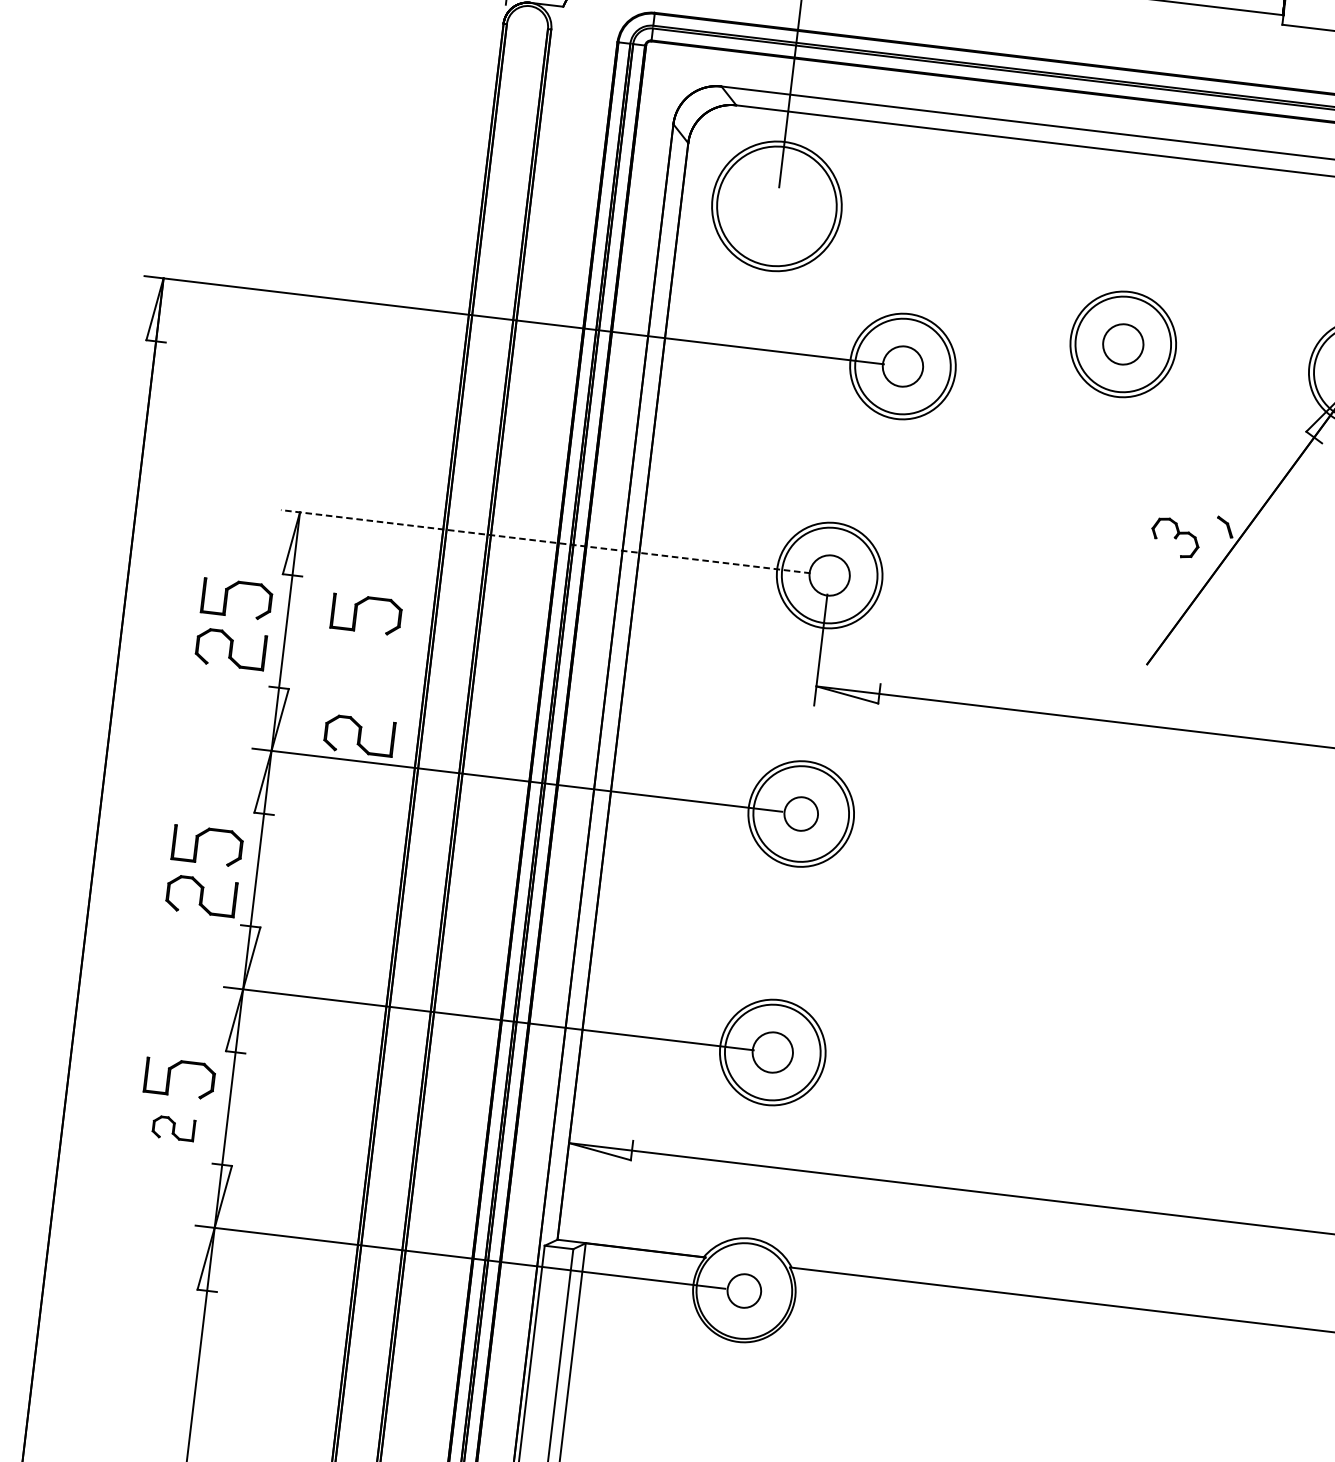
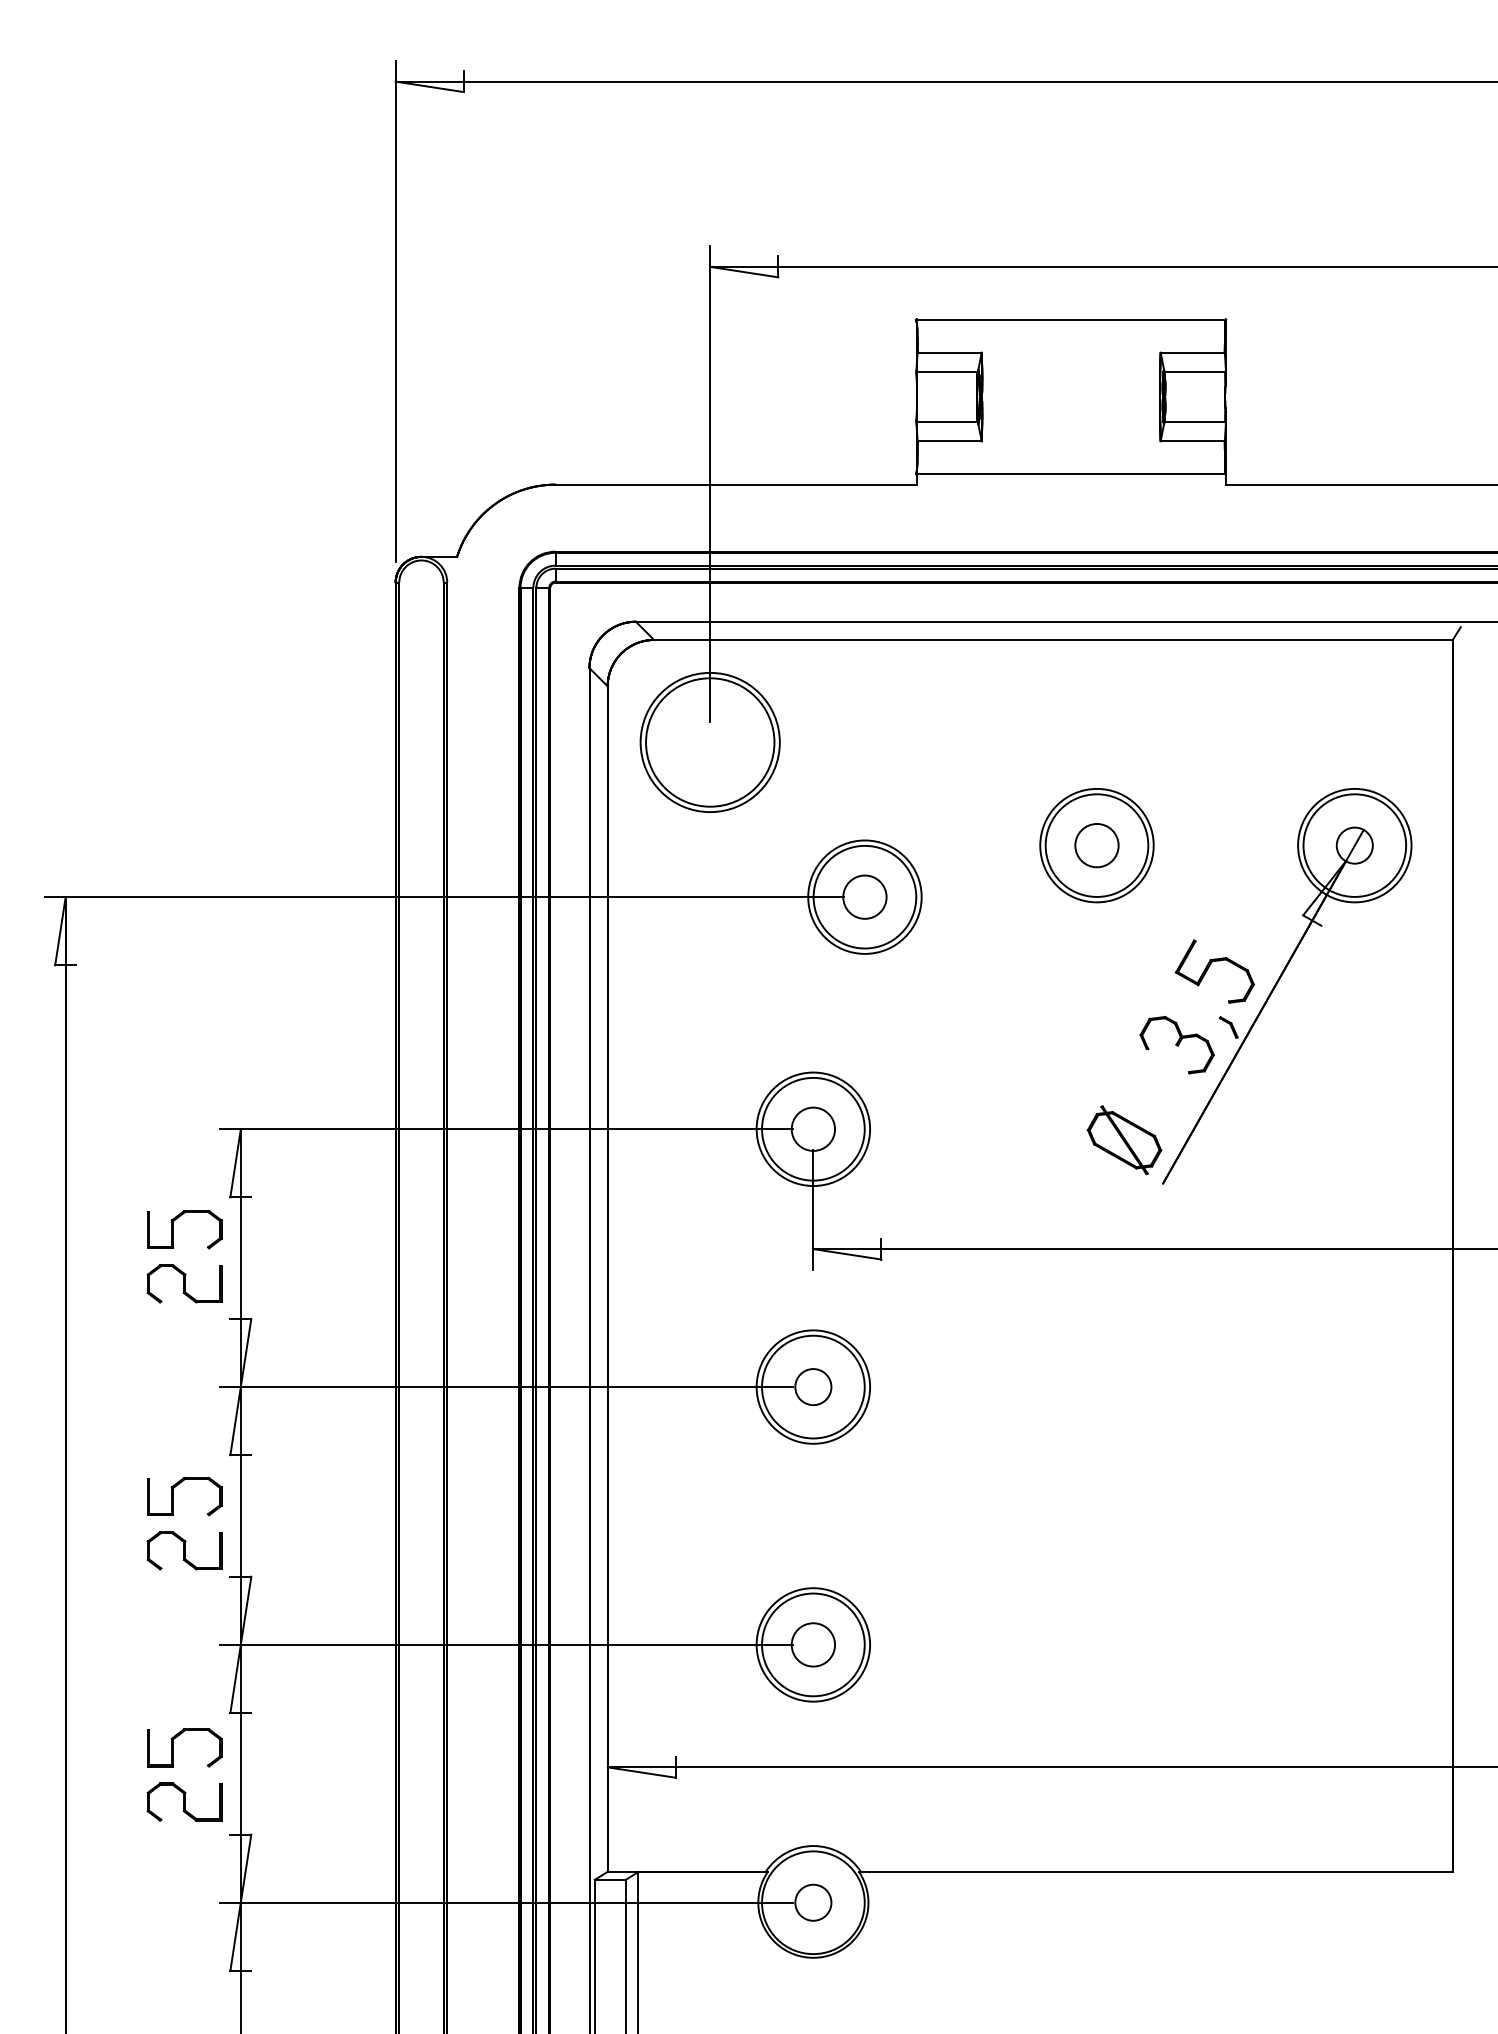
part: (1212, 471) -> (1208, 969), added
part: (1174, 538) -> (1176, 1045), size x1.43
line: (544, 541) -> (505, 1129), dashed -> solid
part: (356, 613) -> (313, 1229), removed
part: (1116, 620) -> (1124, 1140), added
part: (359, 735) -> (332, 1359), removed
part: (173, 1128) -> (184, 1801), size x1.67

